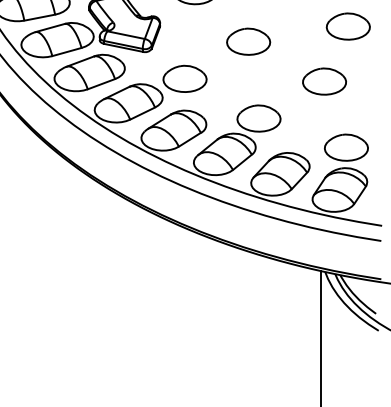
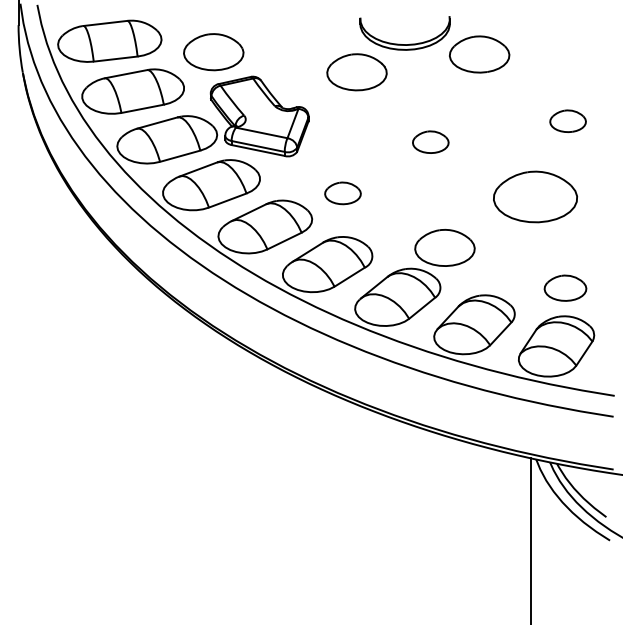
part: (347, 26) -> (567, 121), size x0.6
part: (248, 42) -> (430, 142), size x0.6
part: (184, 79) -> (342, 193), size x0.6
part: (323, 81) -> (534, 196), size x1.4
part: (346, 147) -> (565, 288), size x0.7

